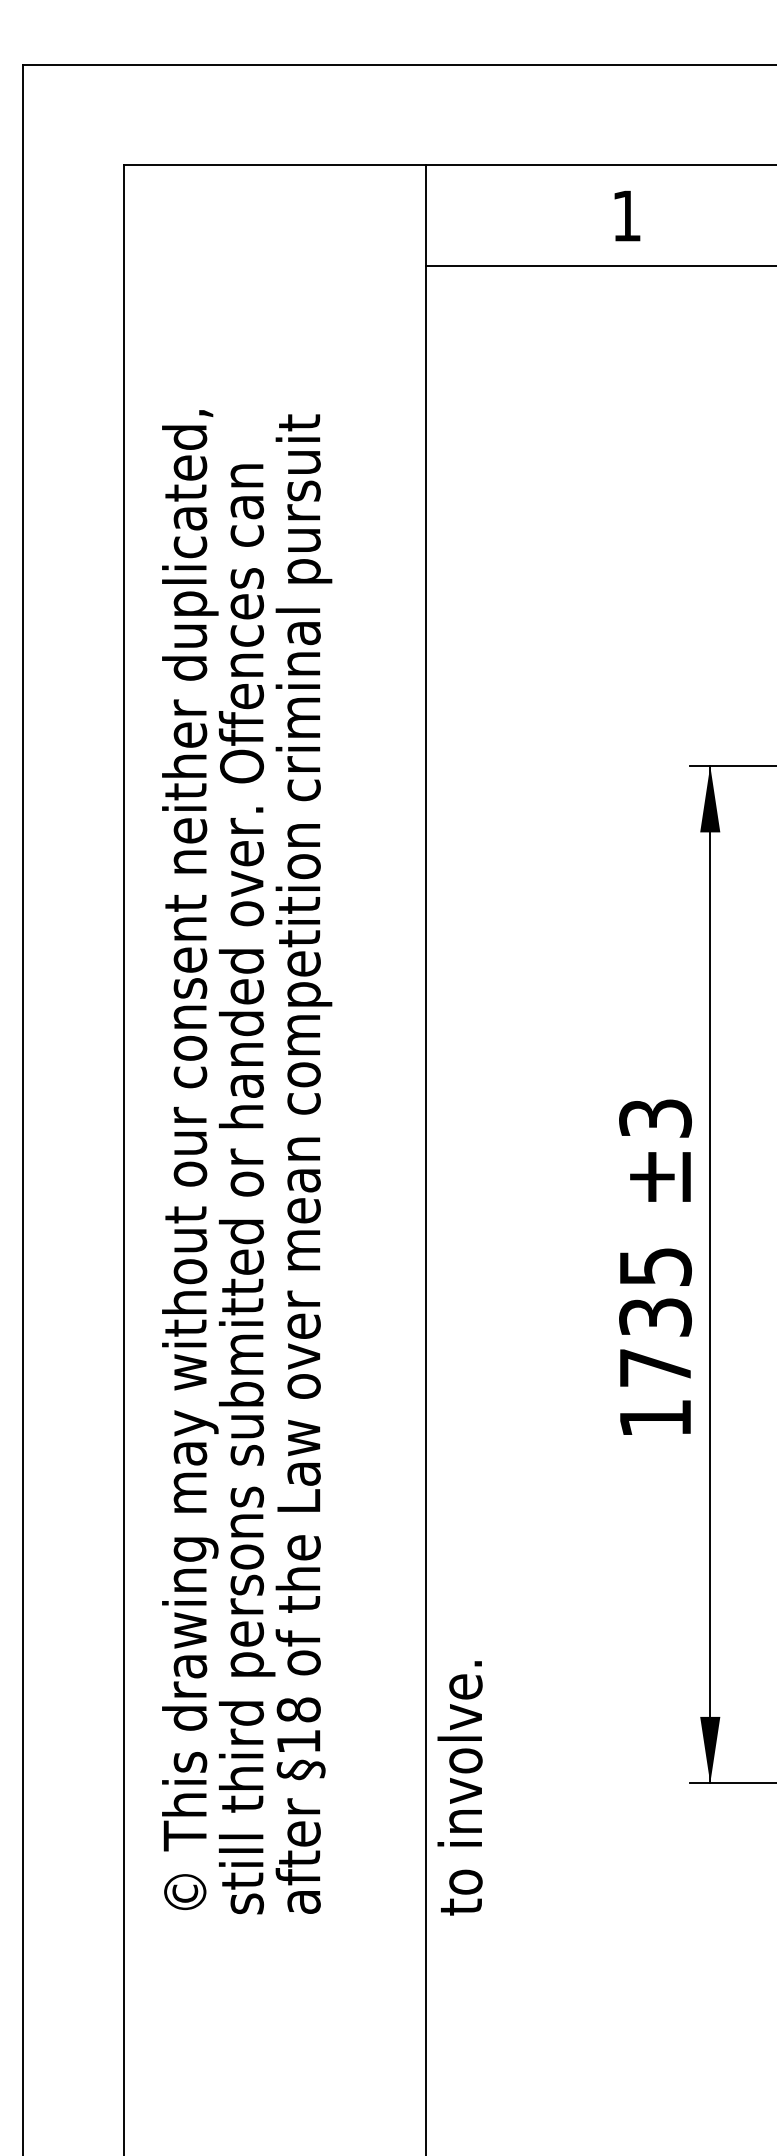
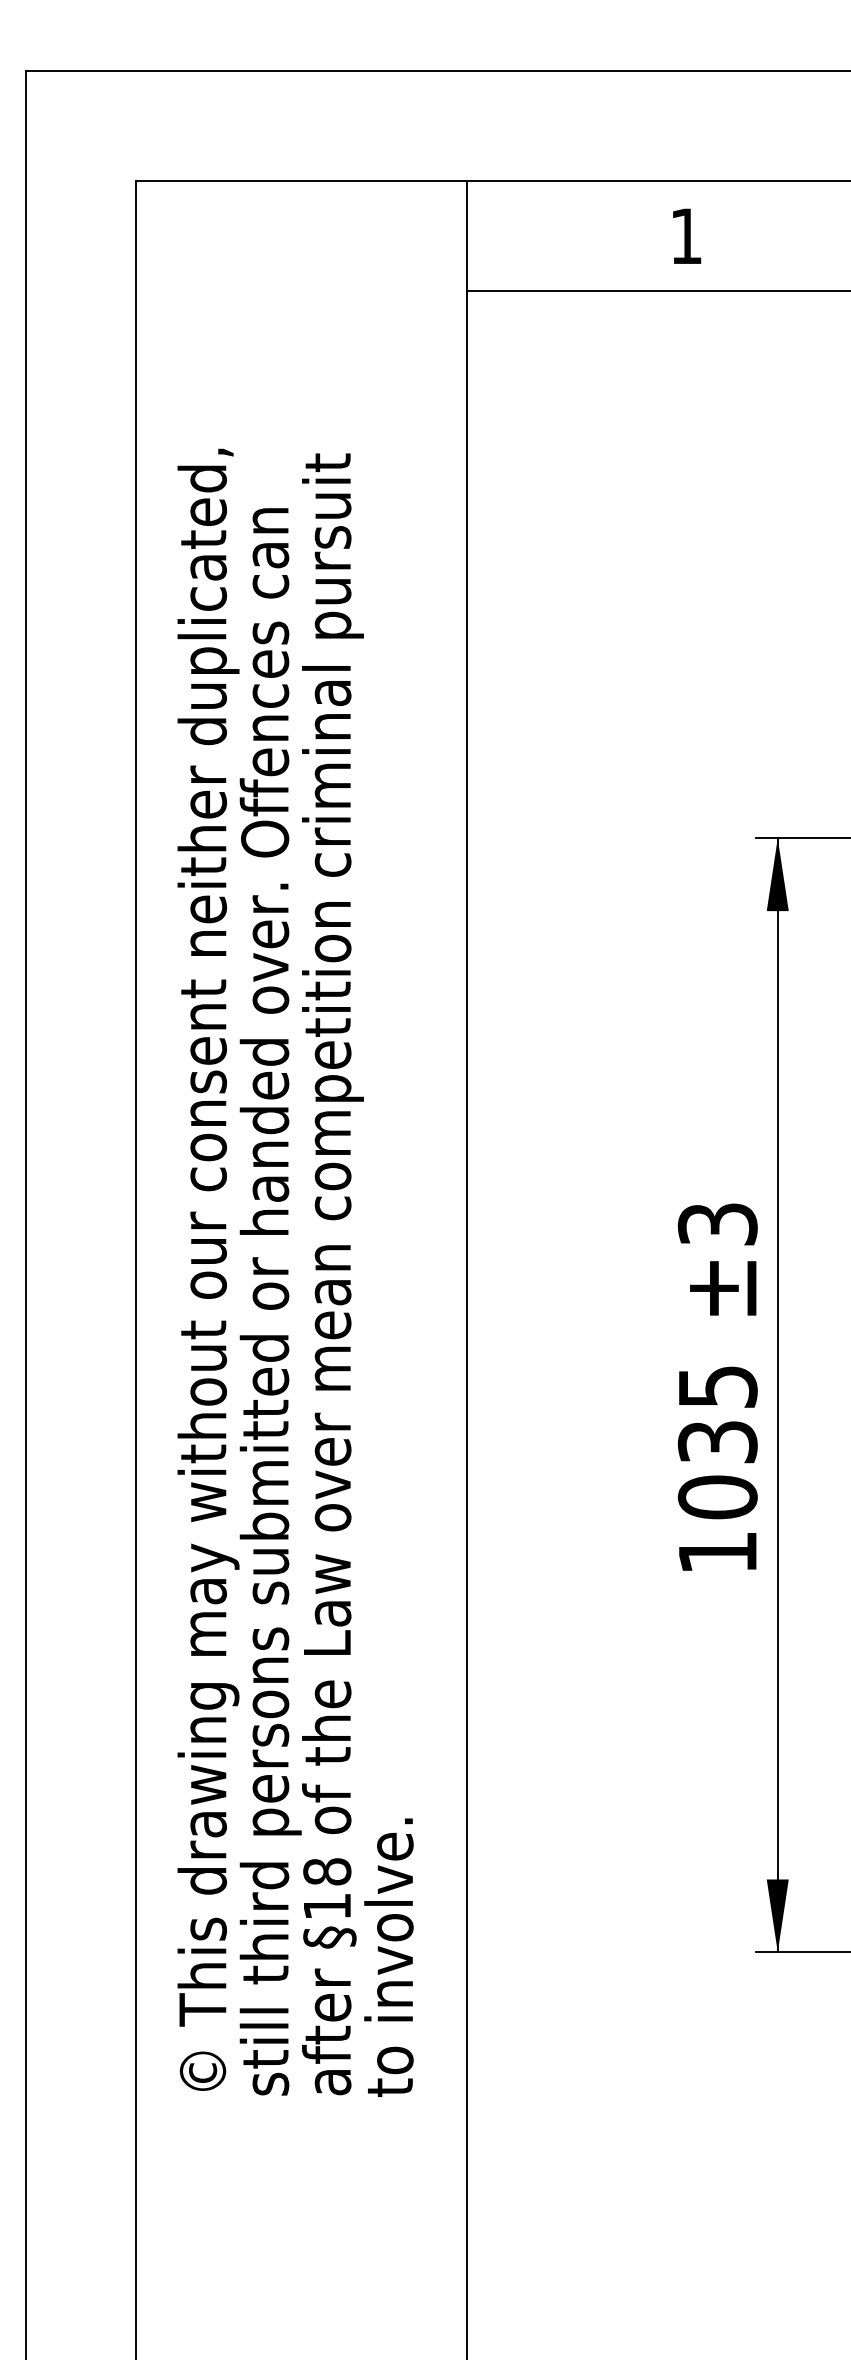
text: (655, 1367) -> (717, 1496), 1735 -> 1035
text: (459, 1788) -> (388, 1957), moved

